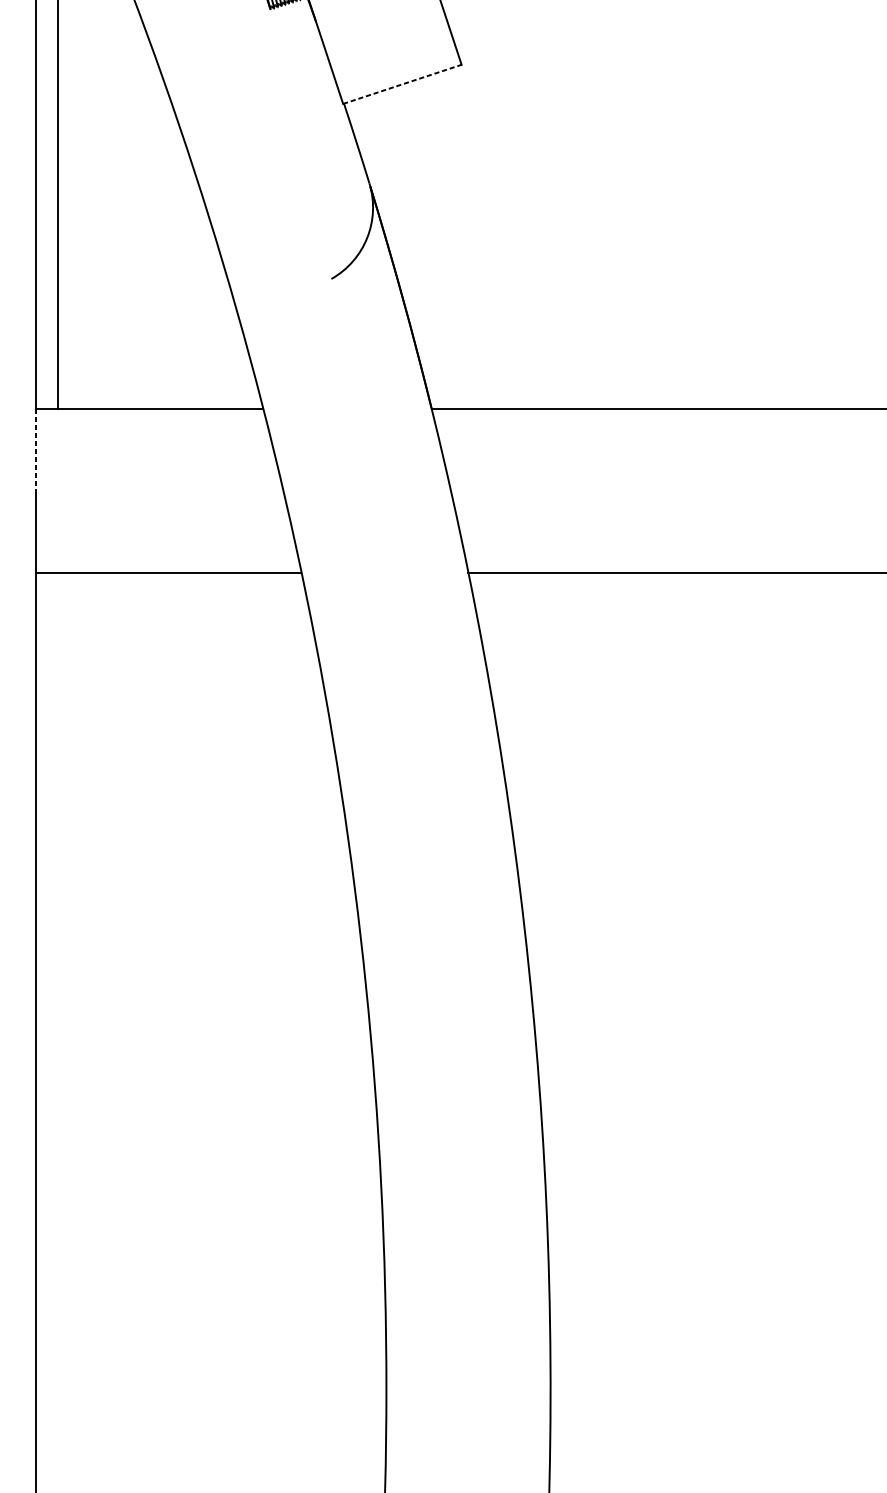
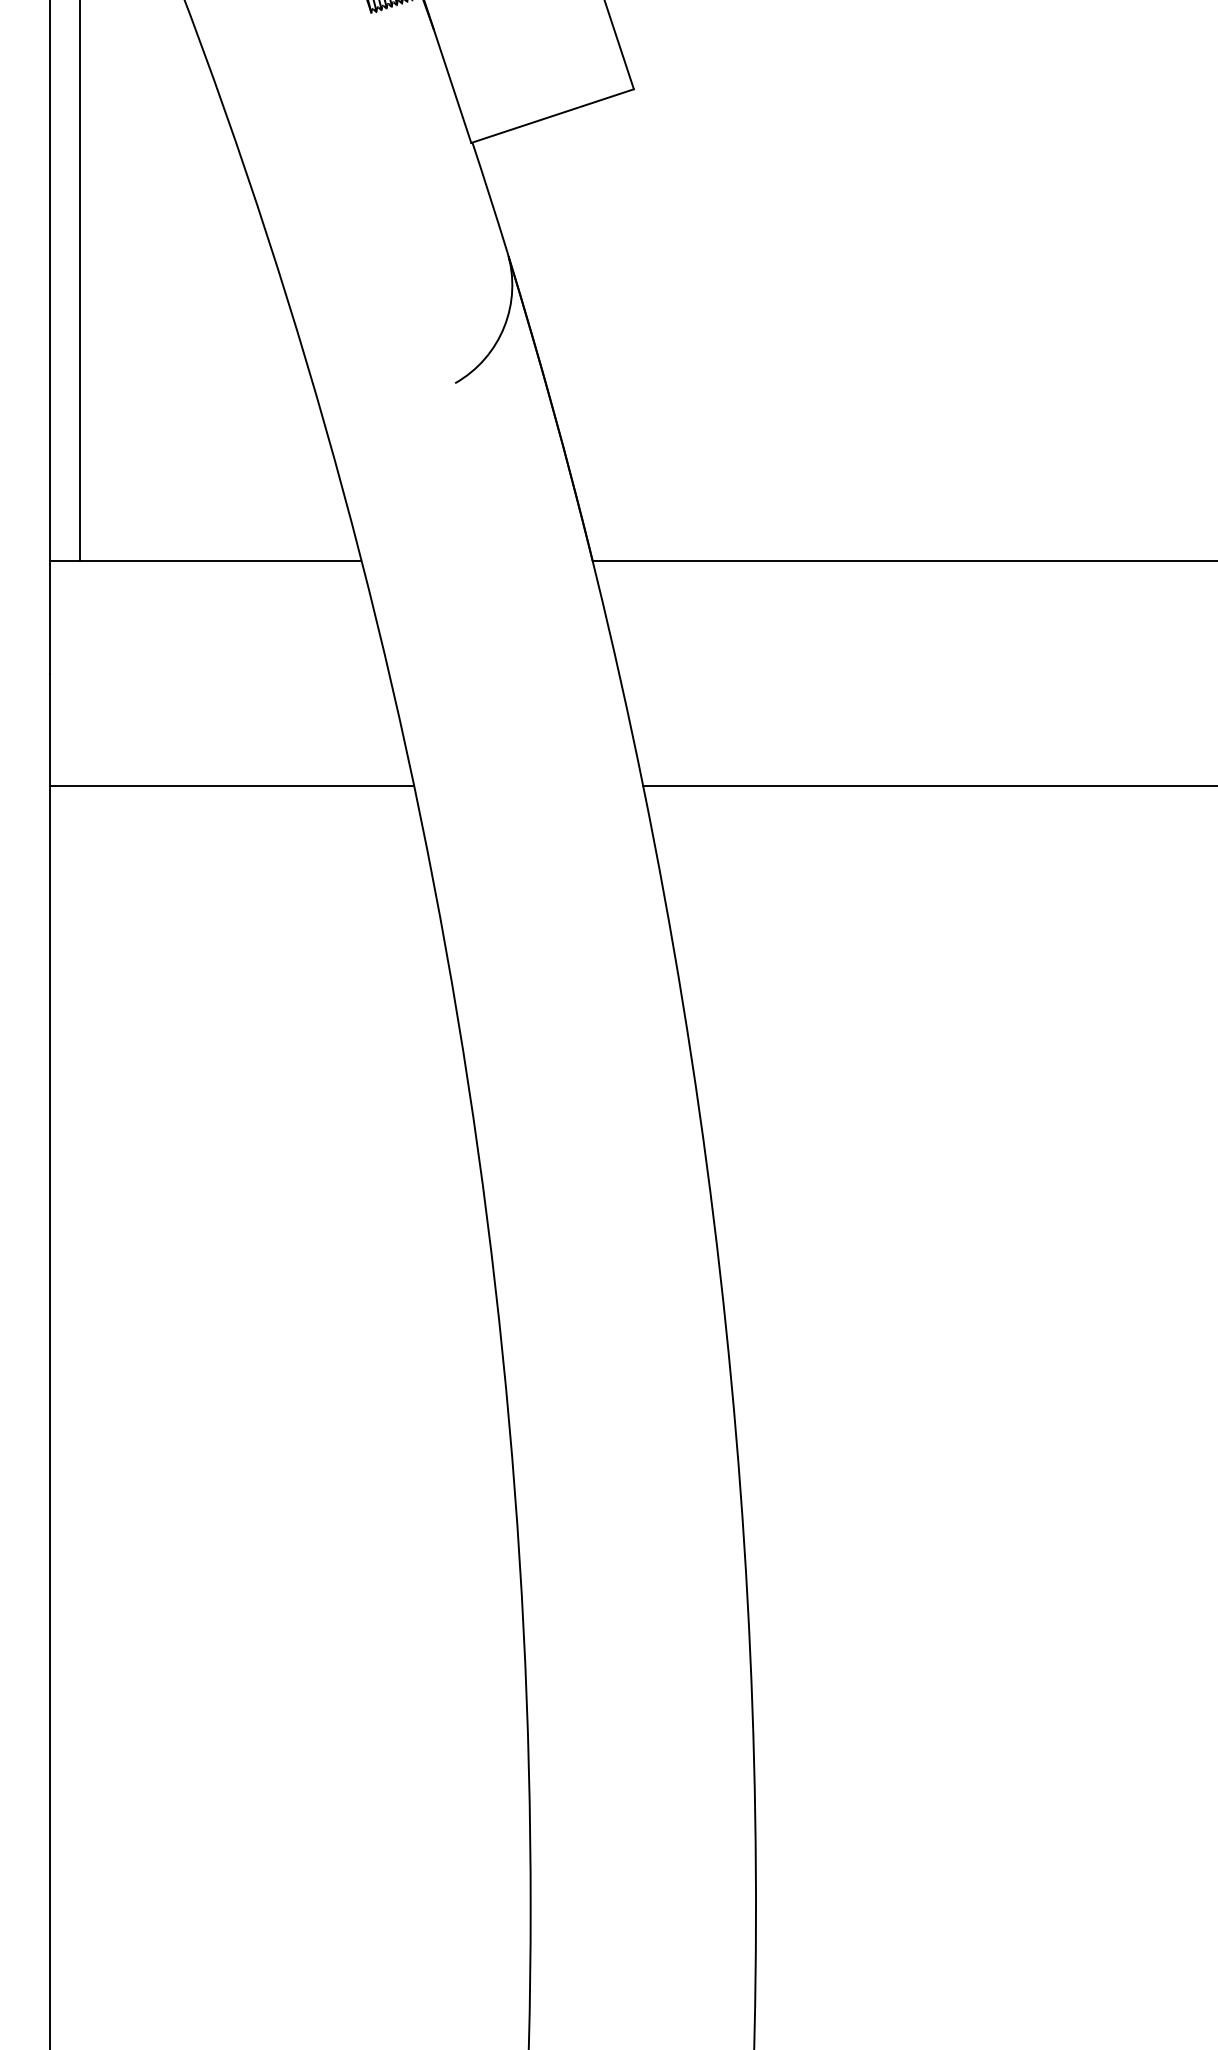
line: (402, 84) -> (552, 116), dashed -> solid
line: (35, 449) -> (49, 617), dashed -> solid

